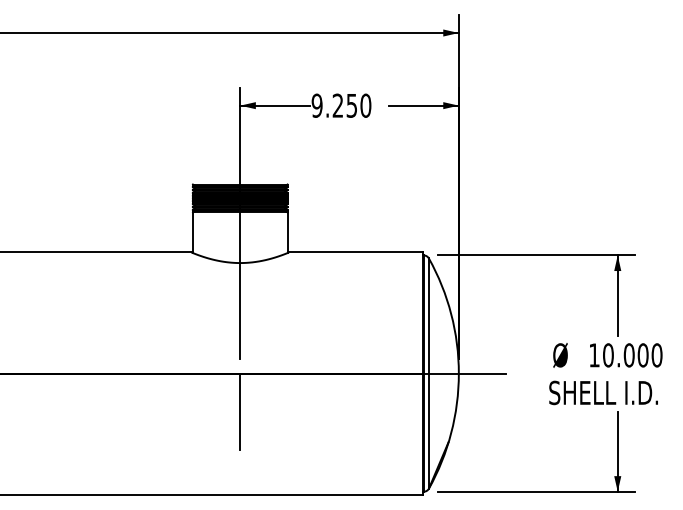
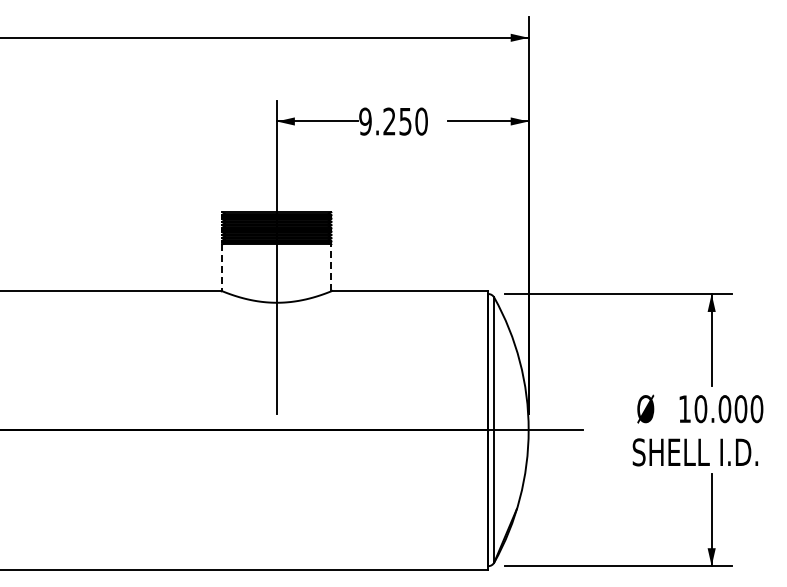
line: (287, 232) -> (331, 267), solid -> dashed
line: (193, 233) -> (222, 268), solid -> dashed
line: (239, 412) -> (276, 474), removed

